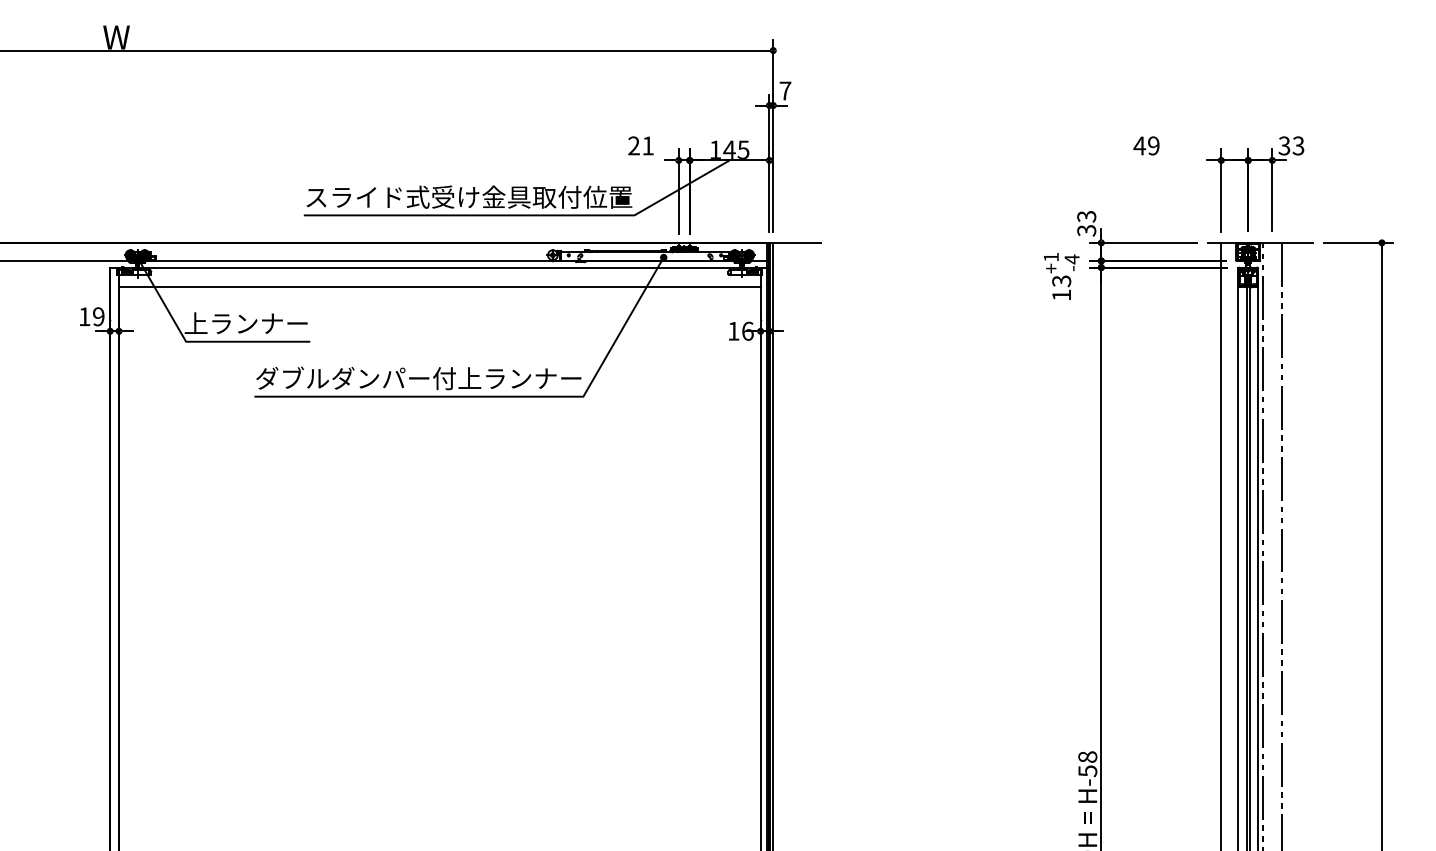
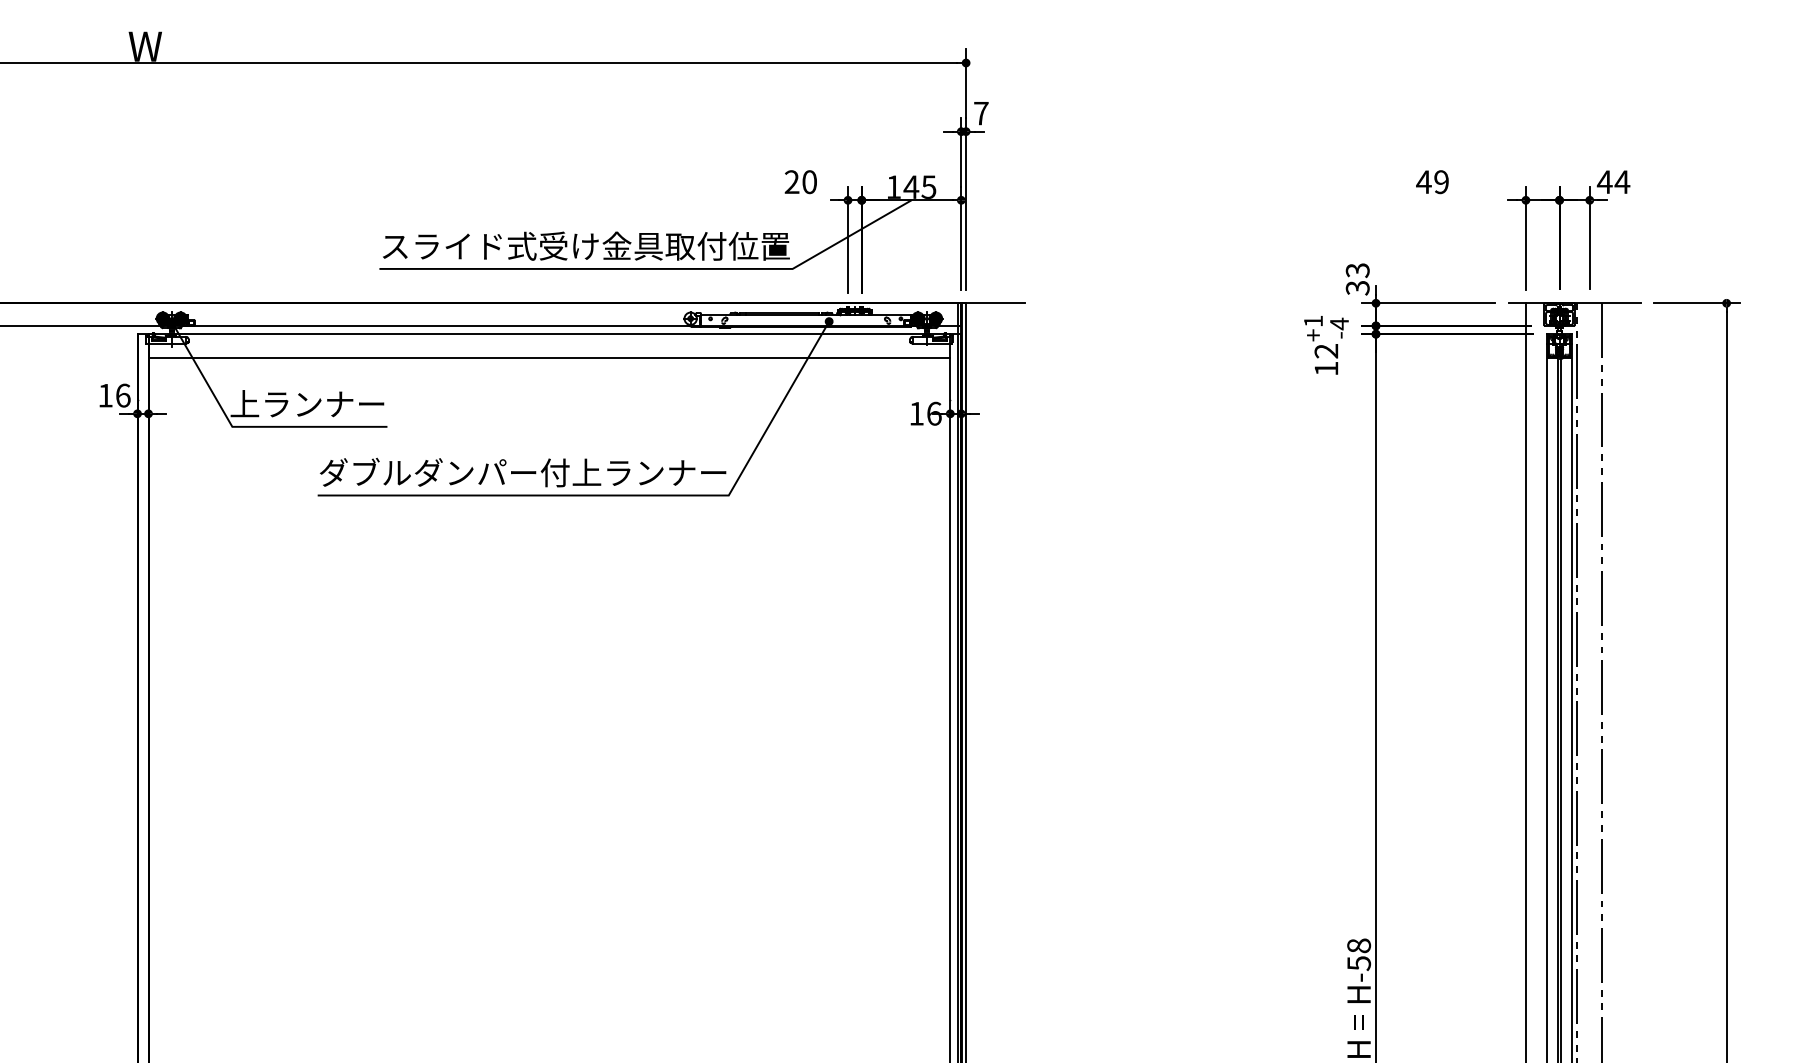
text: (647, 145) -> (808, 181), 21 -> 20
text: (1291, 145) -> (1613, 181), 33 -> 44
text: (1061, 281) -> (1326, 351), 13 -> 12
text: (98, 316) -> (122, 395), 19 -> 16

